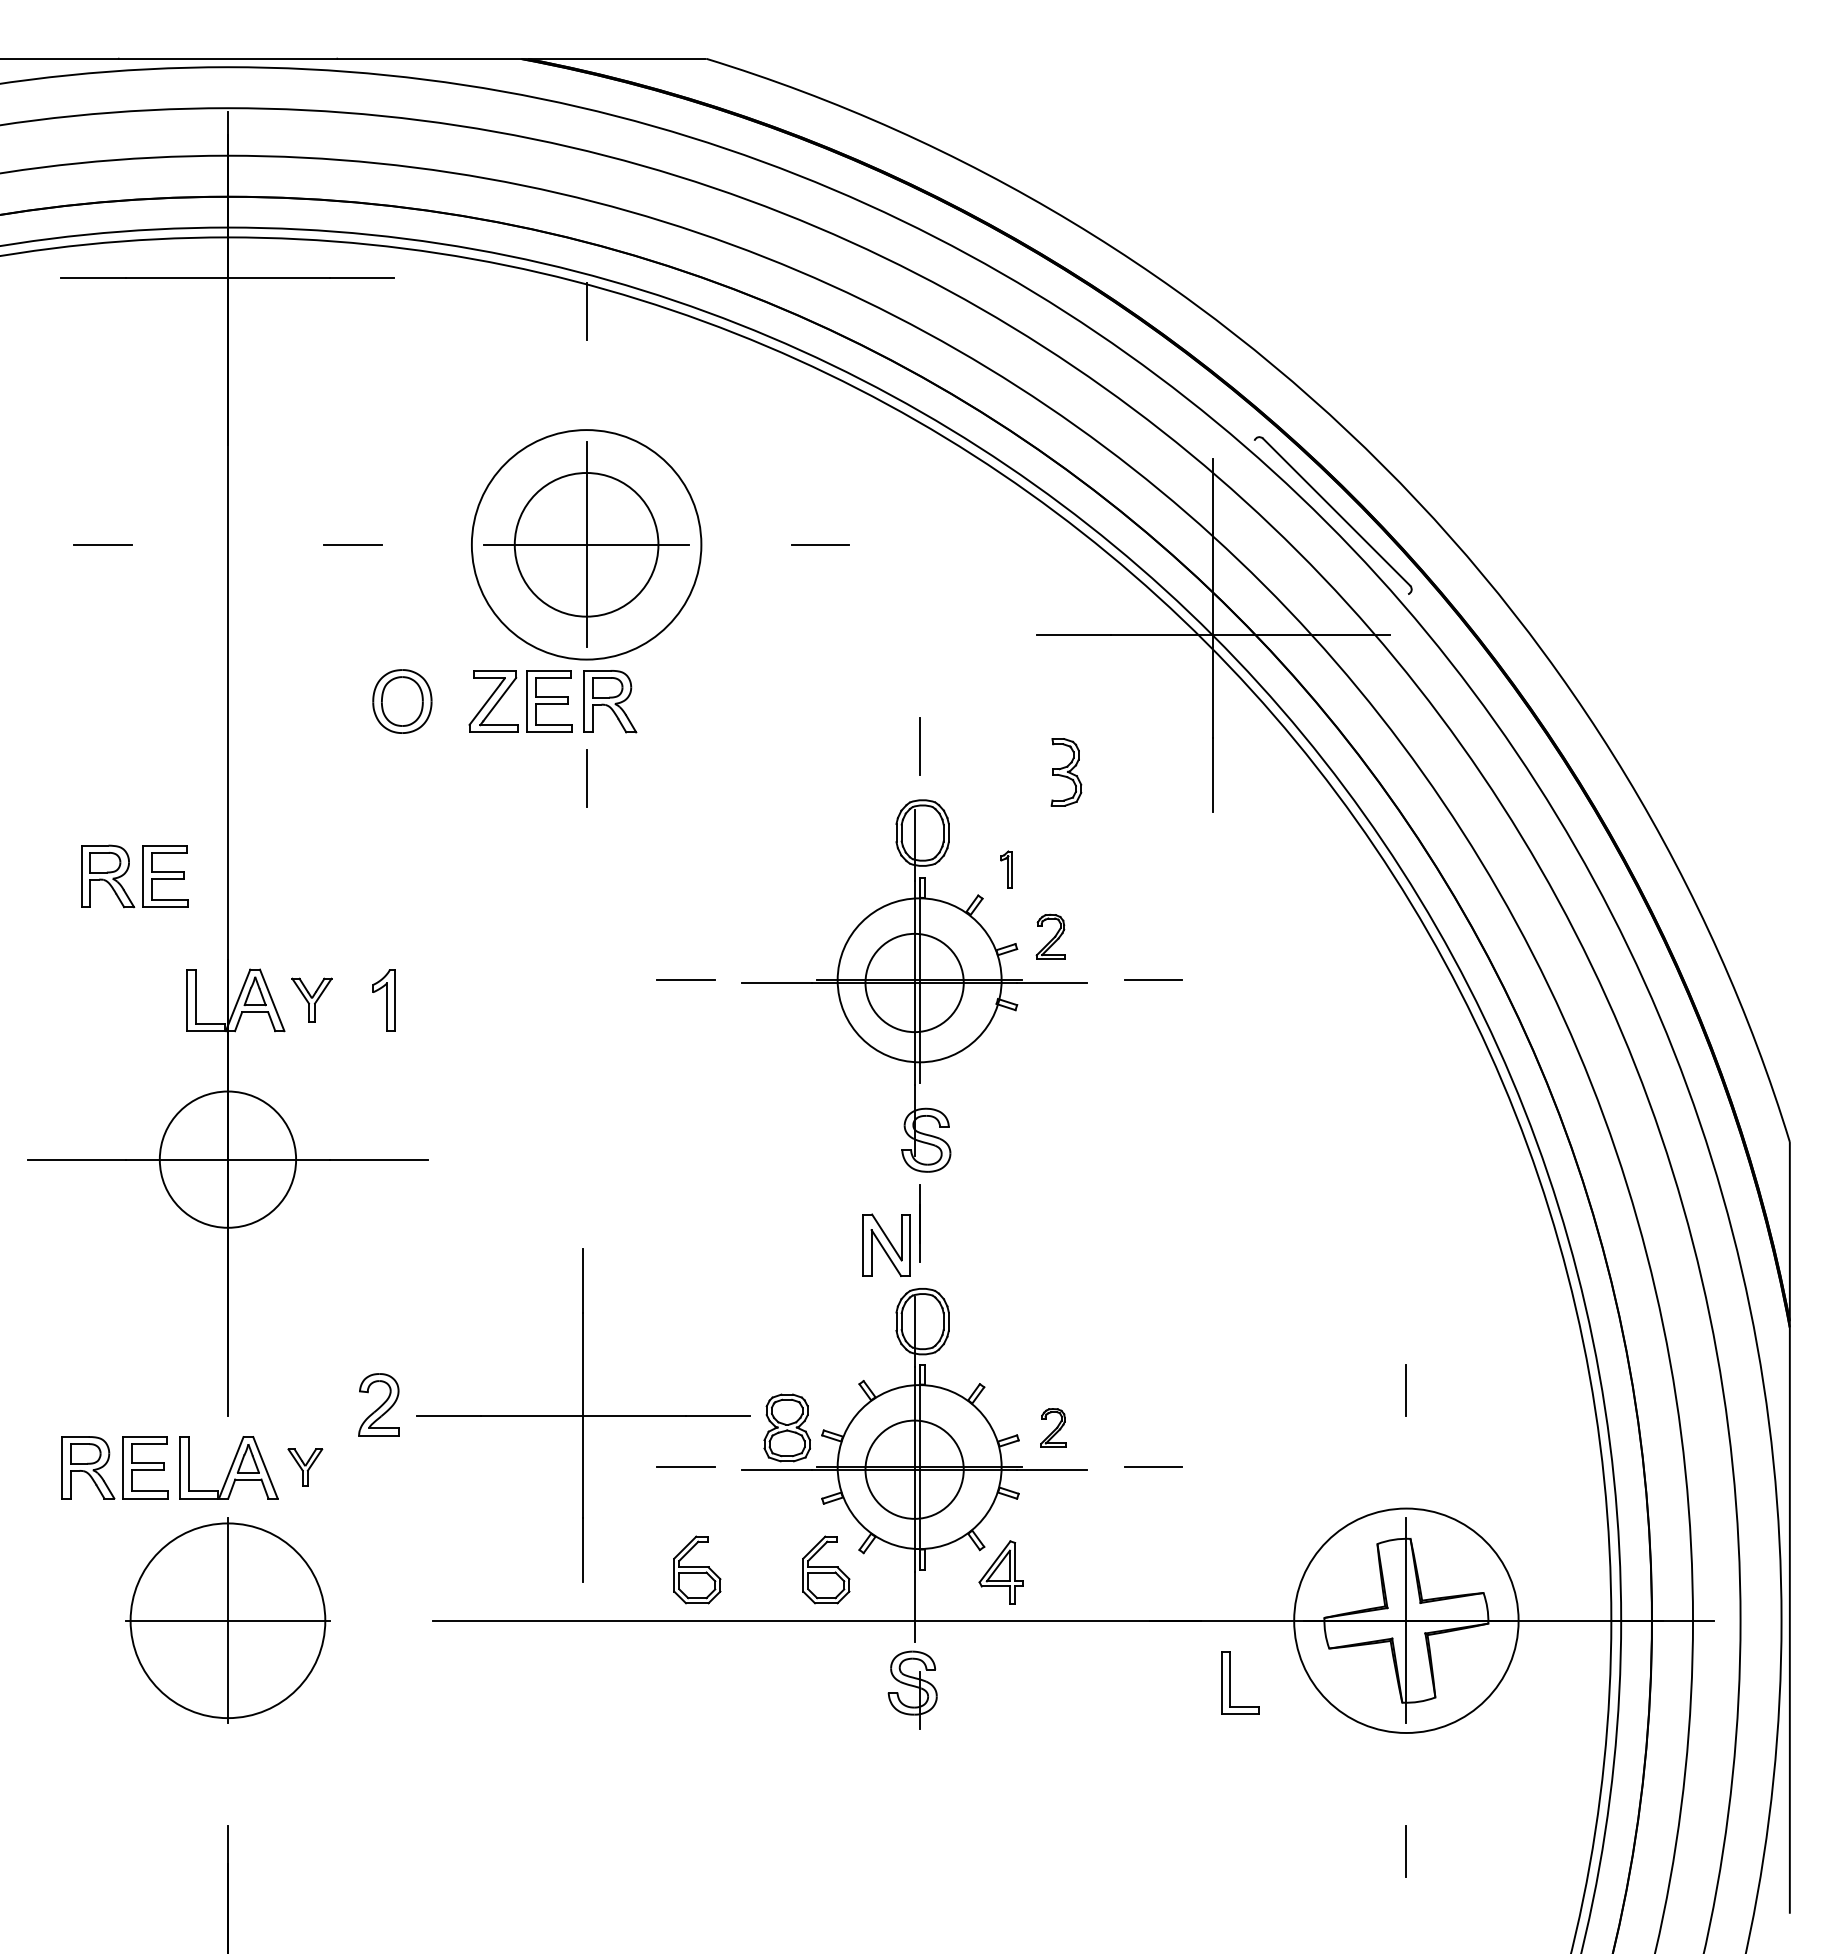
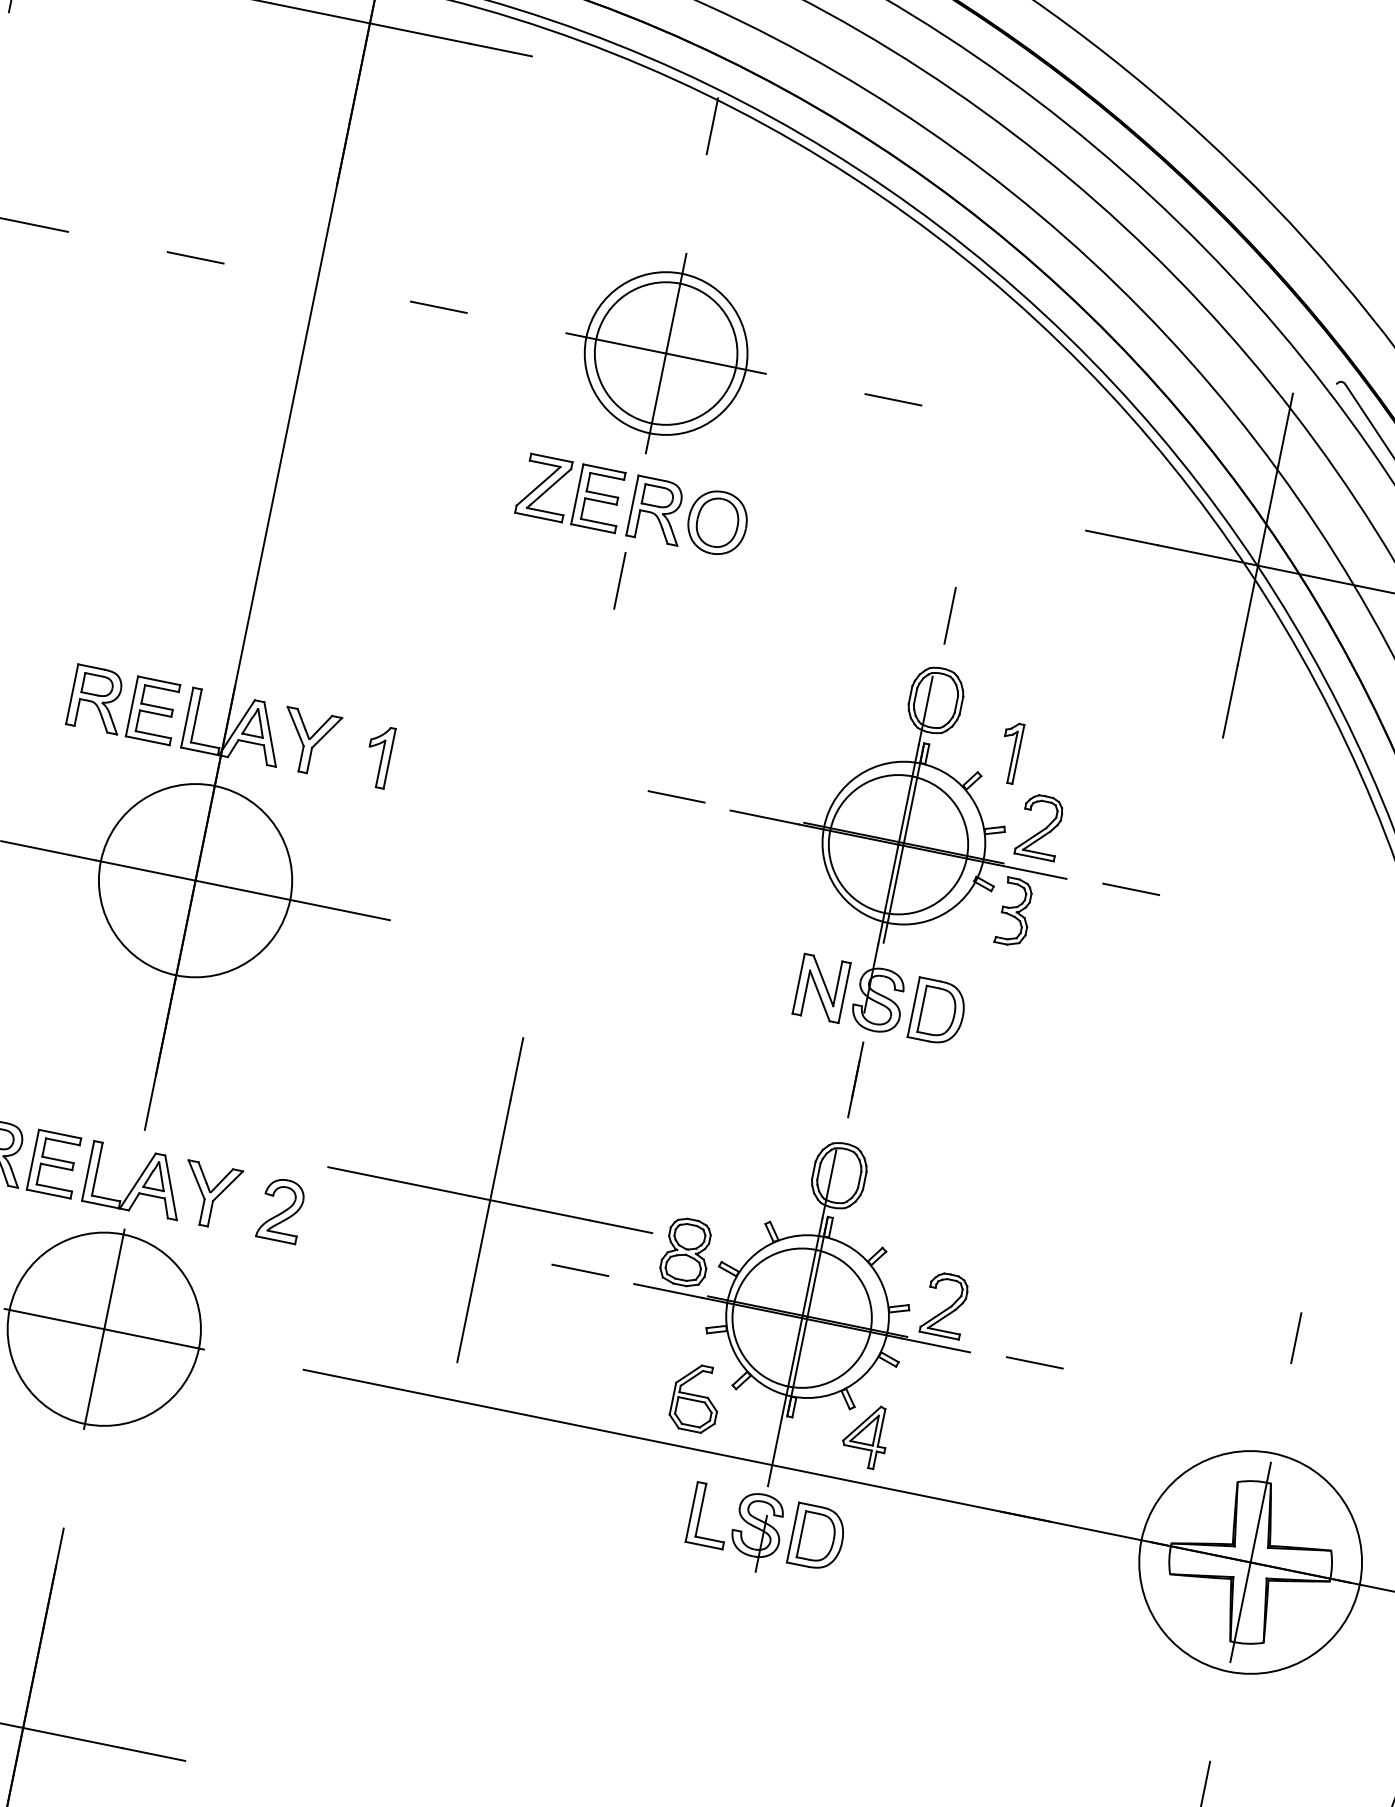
circle: (586, 544) -> (666, 353), size x0.71
part: (402, 701) -> (717, 522), moved
part: (1066, 772) -> (1015, 912), moved
part: (1006, 869) -> (1010, 752), size x1.67
part: (142, 876) -> (131, 706), moved
part: (1050, 936) -> (1039, 826), size x1.43
circle: (914, 982) -> (898, 844), size x1.43
part: (311, 999) -> (308, 741), size x1.43
part: (987, 1139) -> (938, 1011), added
circle: (227, 1159) -> (195, 880), size x1.43
part: (886, 1244) -> (821, 987), moved
part: (378, 1404) -> (281, 1209), moved
part: (1053, 1427) -> (945, 1304), size x1.67
part: (305, 1467) -> (210, 1195), size x1.67
circle: (914, 1469) -> (802, 1317), size x1.43
part: (697, 1569) -> (571, 1372), removed
part: (973, 1682) -> (817, 1536), added
part: (1230, 1682) -> (700, 1513), moved

